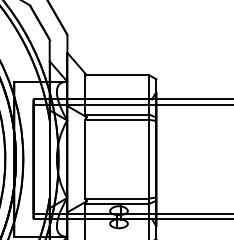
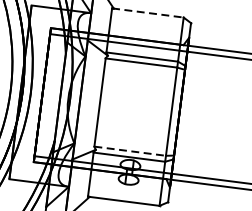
line: (117, 75) -> (148, 13), solid -> dashed
line: (117, 198) -> (130, 151), solid -> dashed

